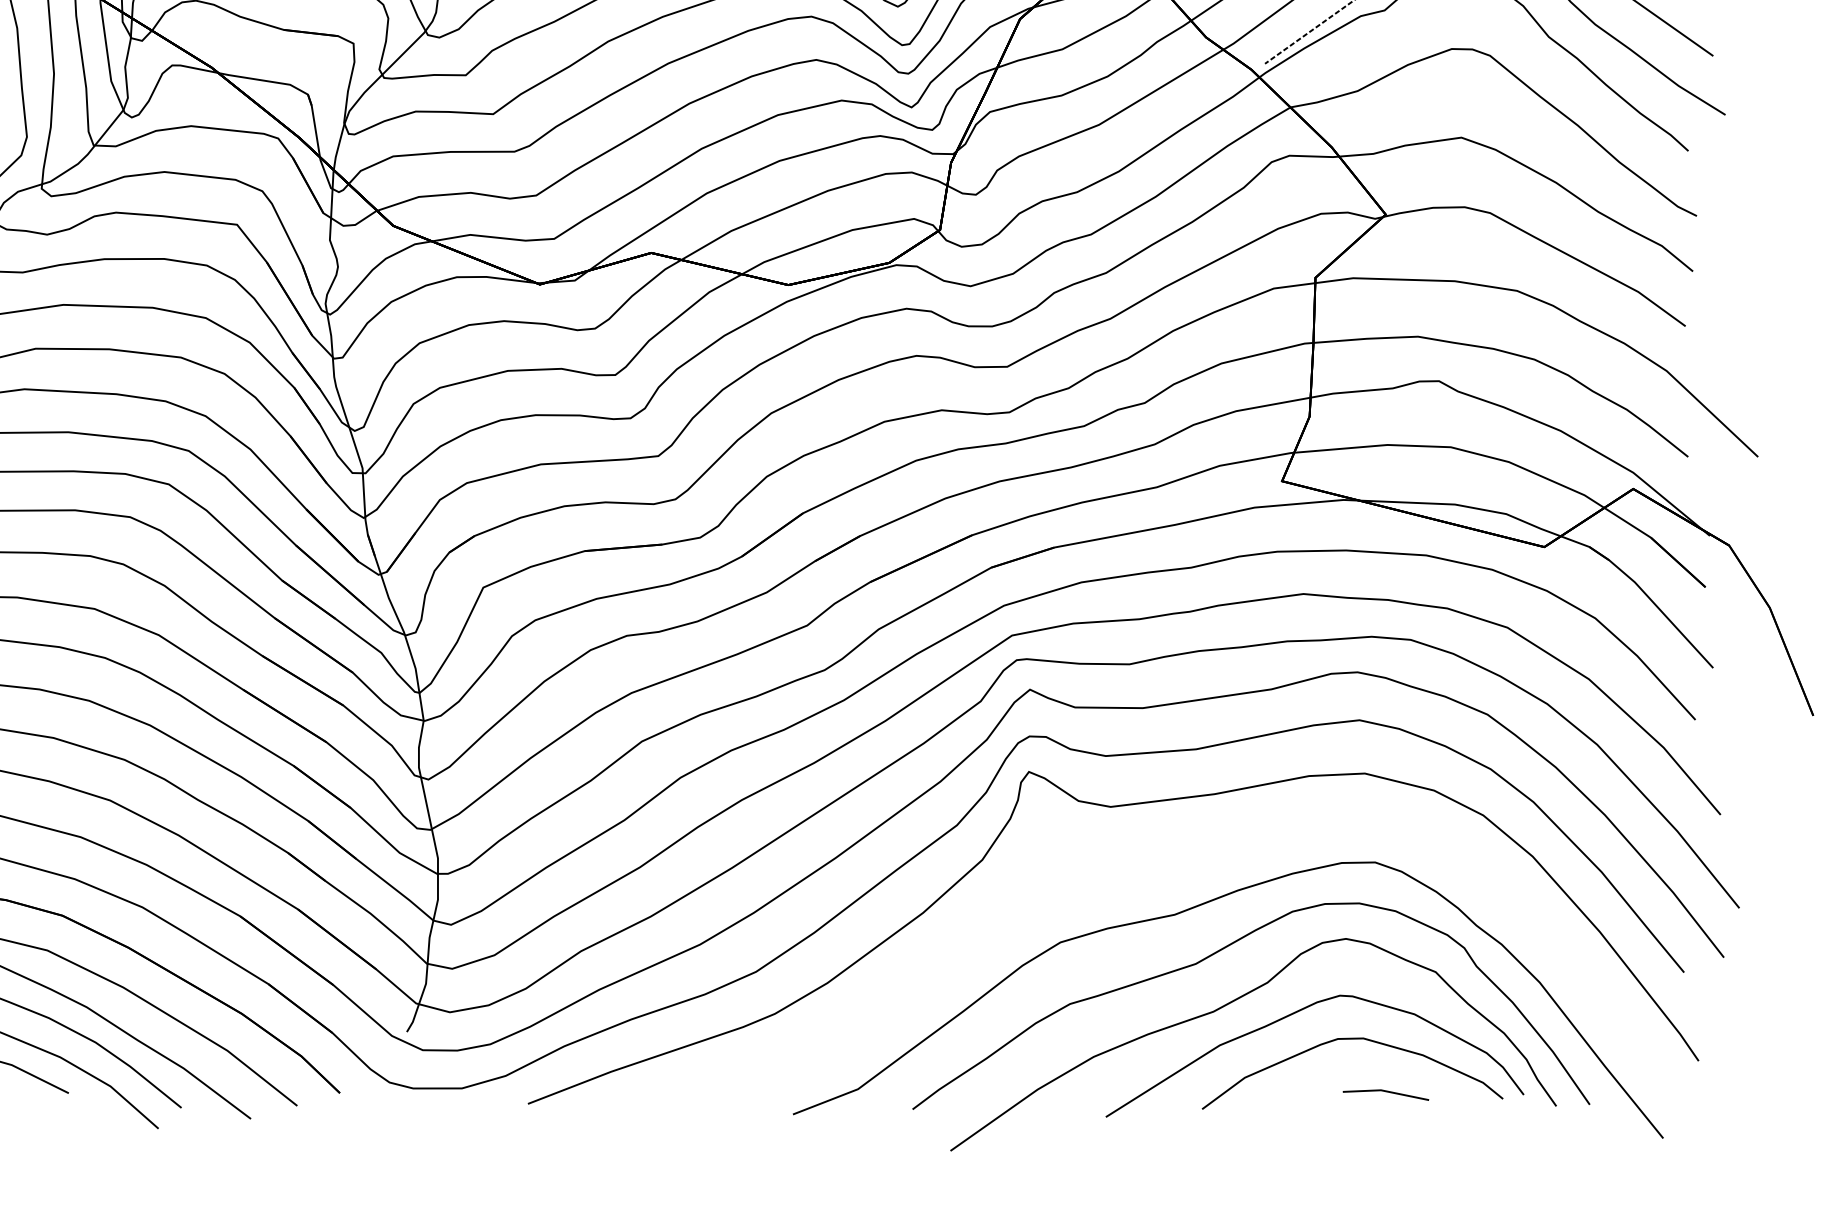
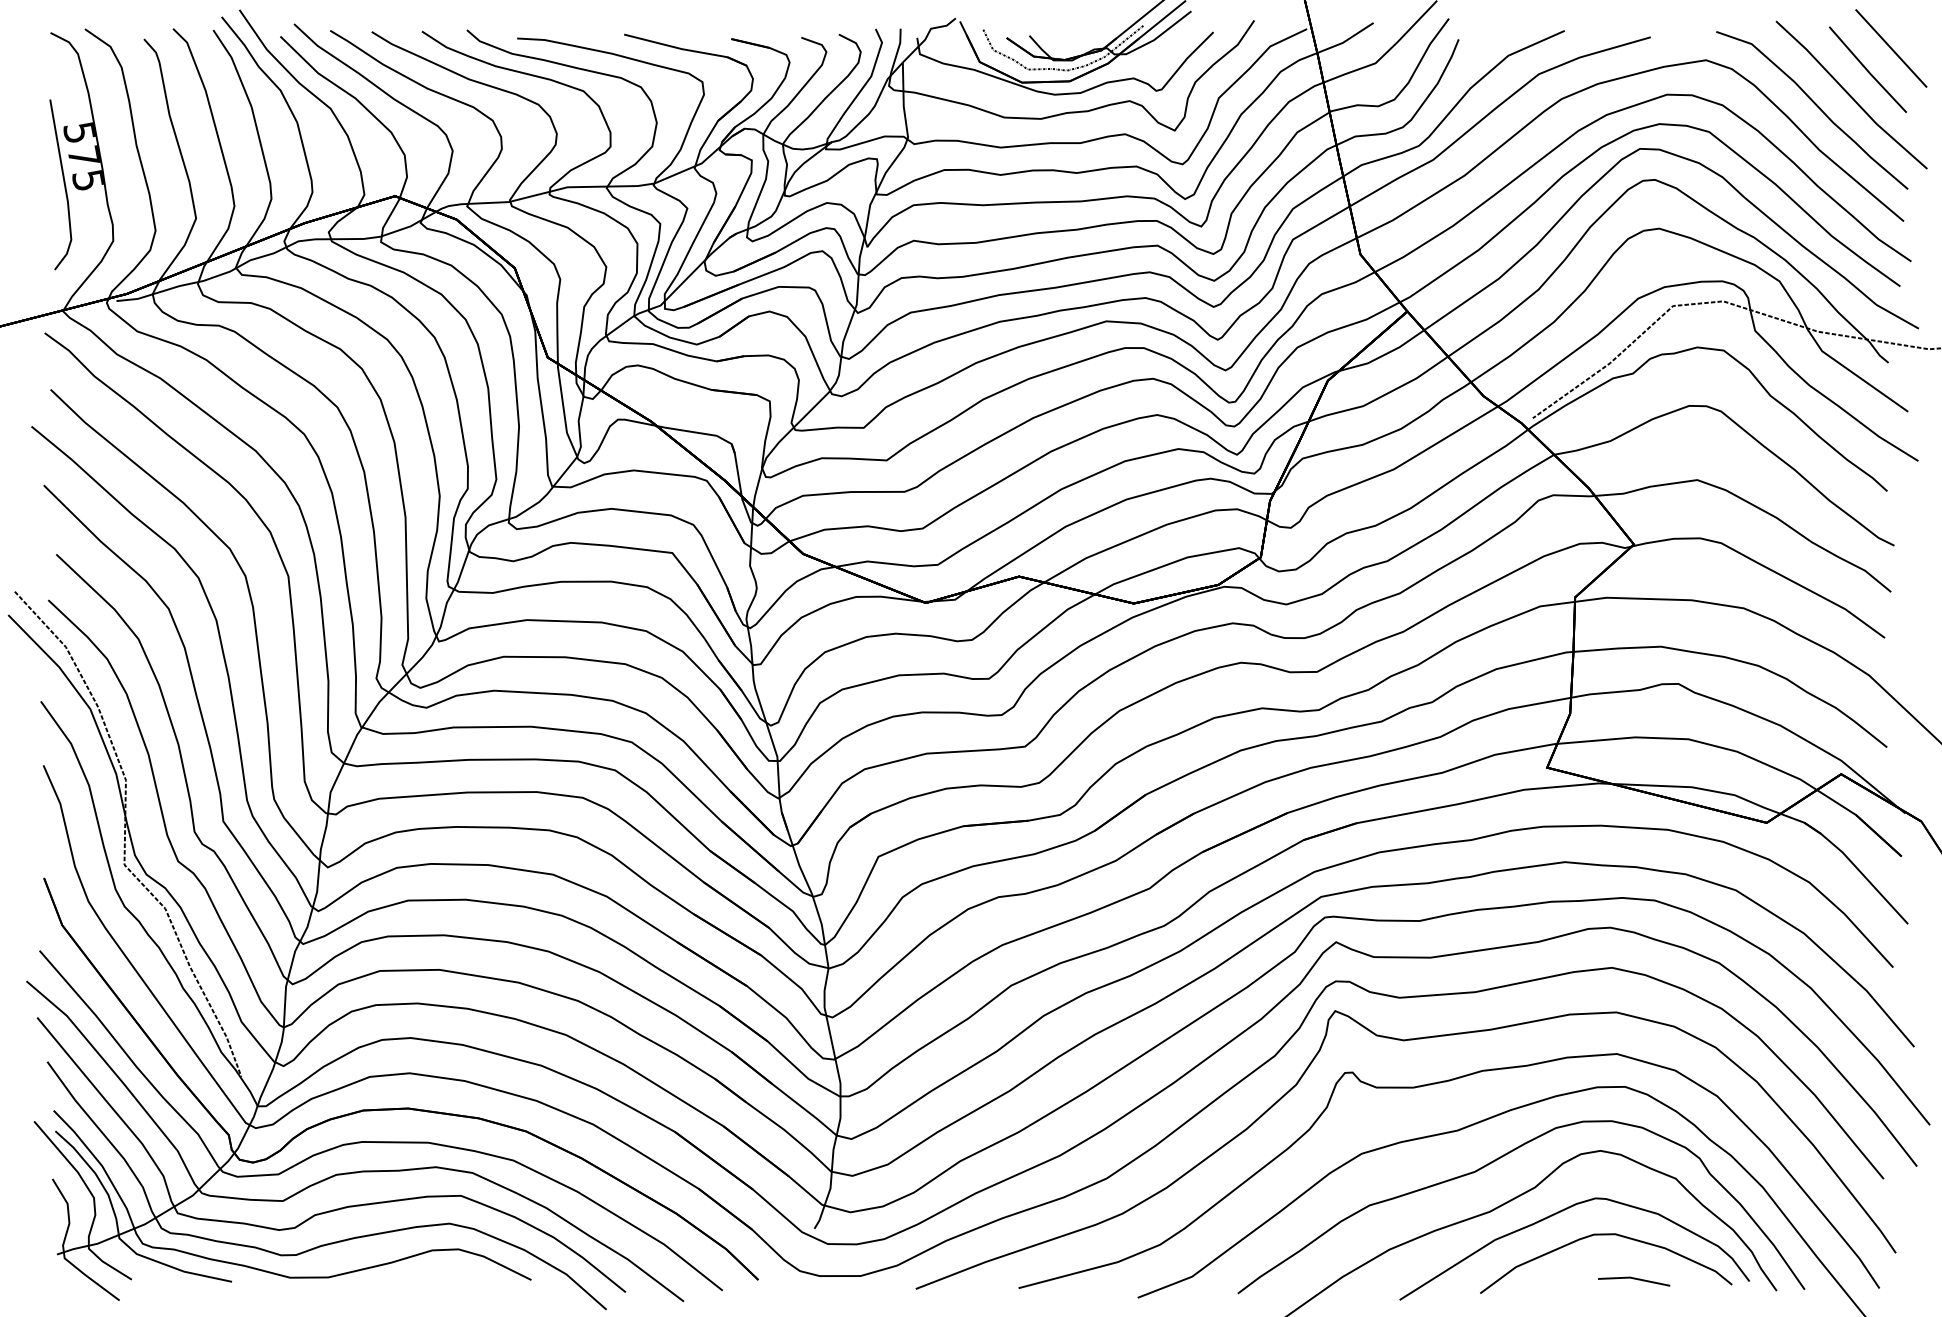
curve: (1142, 860) -> (1430, 1085), added

